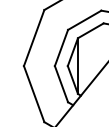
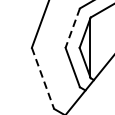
line: (61, 48) -> (72, 28), solid -> dashed
line: (34, 94) -> (43, 78), solid -> dashed

